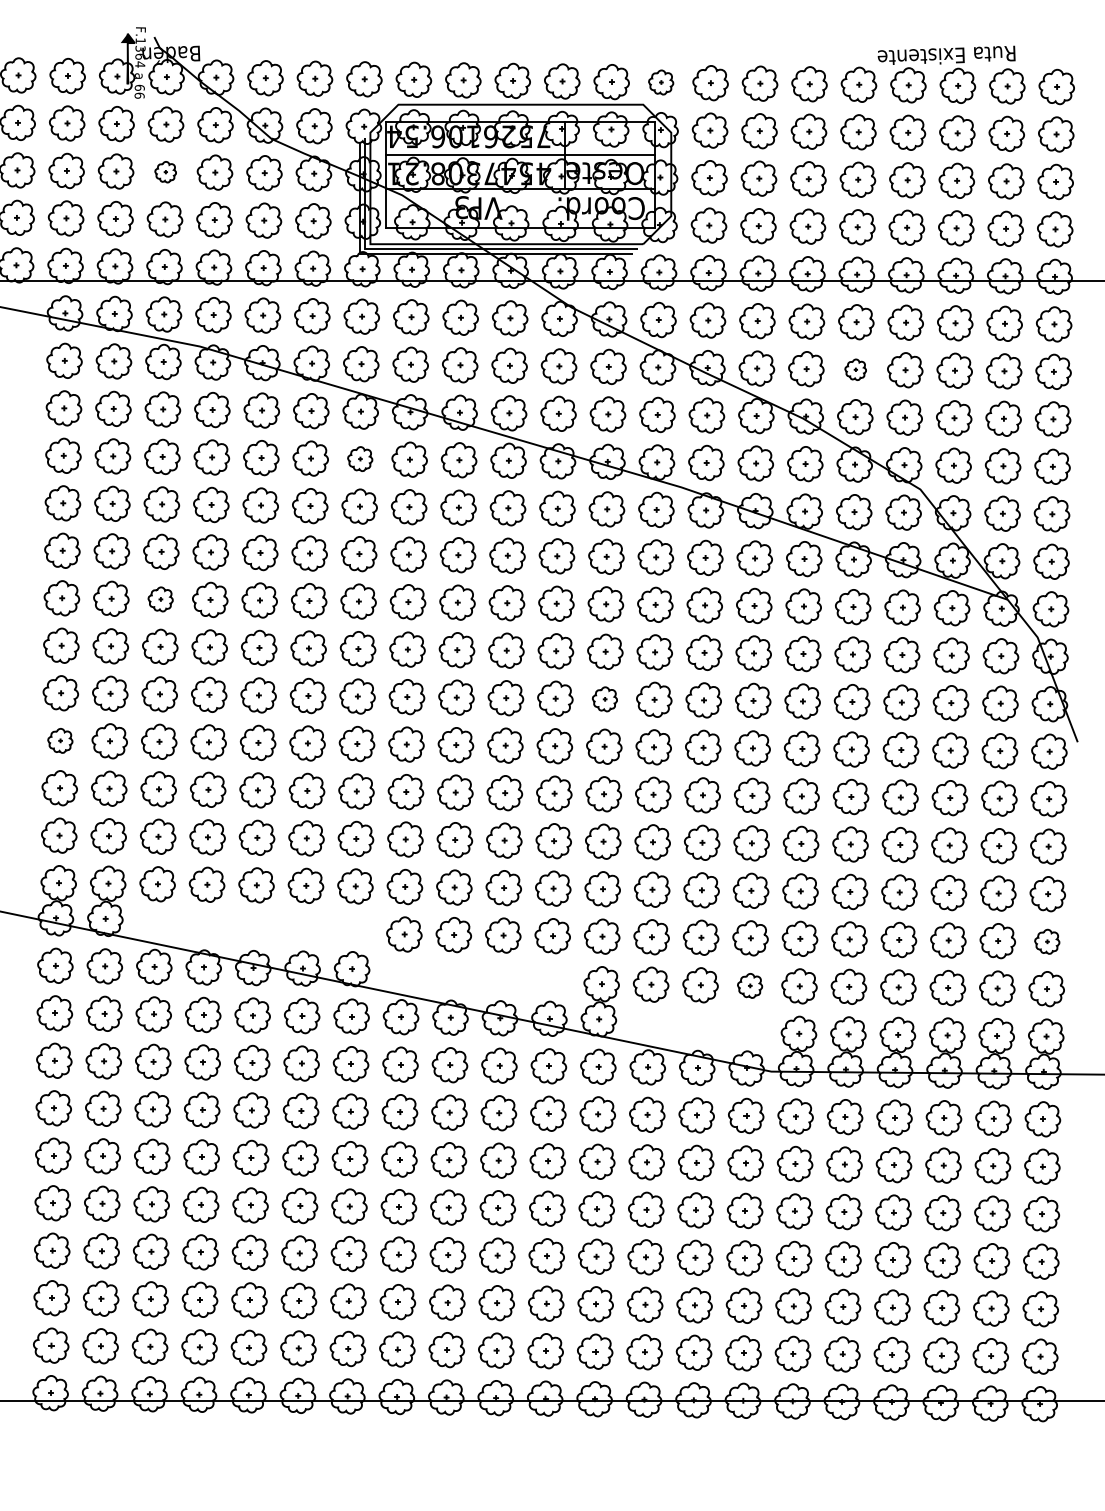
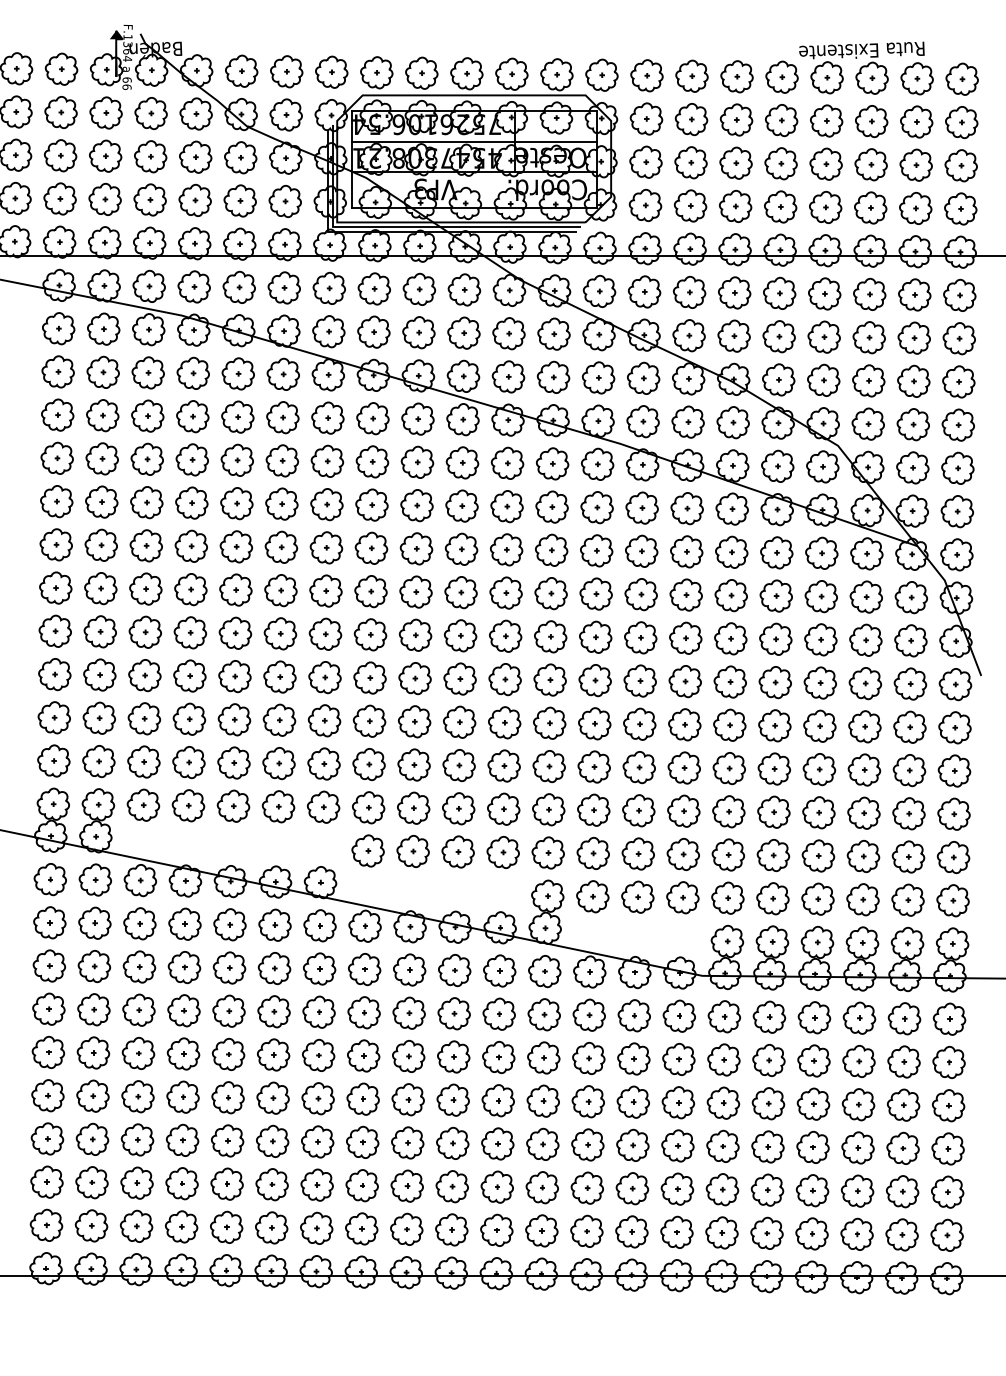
part: (660, 81) -> (601, 74), size x1.43
part: (165, 171) -> (150, 156), size x1.67
part: (855, 369) -> (778, 336), size x1.67
part: (359, 458) -> (327, 417), size x1.43
part: (159, 599) -> (145, 545), size x1.43
part: (604, 698) -> (550, 636), size x1.43
part: (59, 740) -> (54, 674), size x1.43
part: (1047, 941) -> (953, 857), size x1.43
part: (749, 985) -> (682, 897), size x1.43

